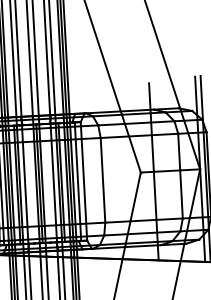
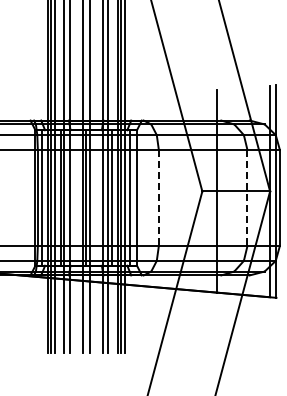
line: (180, 176) -> (247, 198), solid -> dashed
line: (102, 180) -> (158, 198), solid -> dashed

